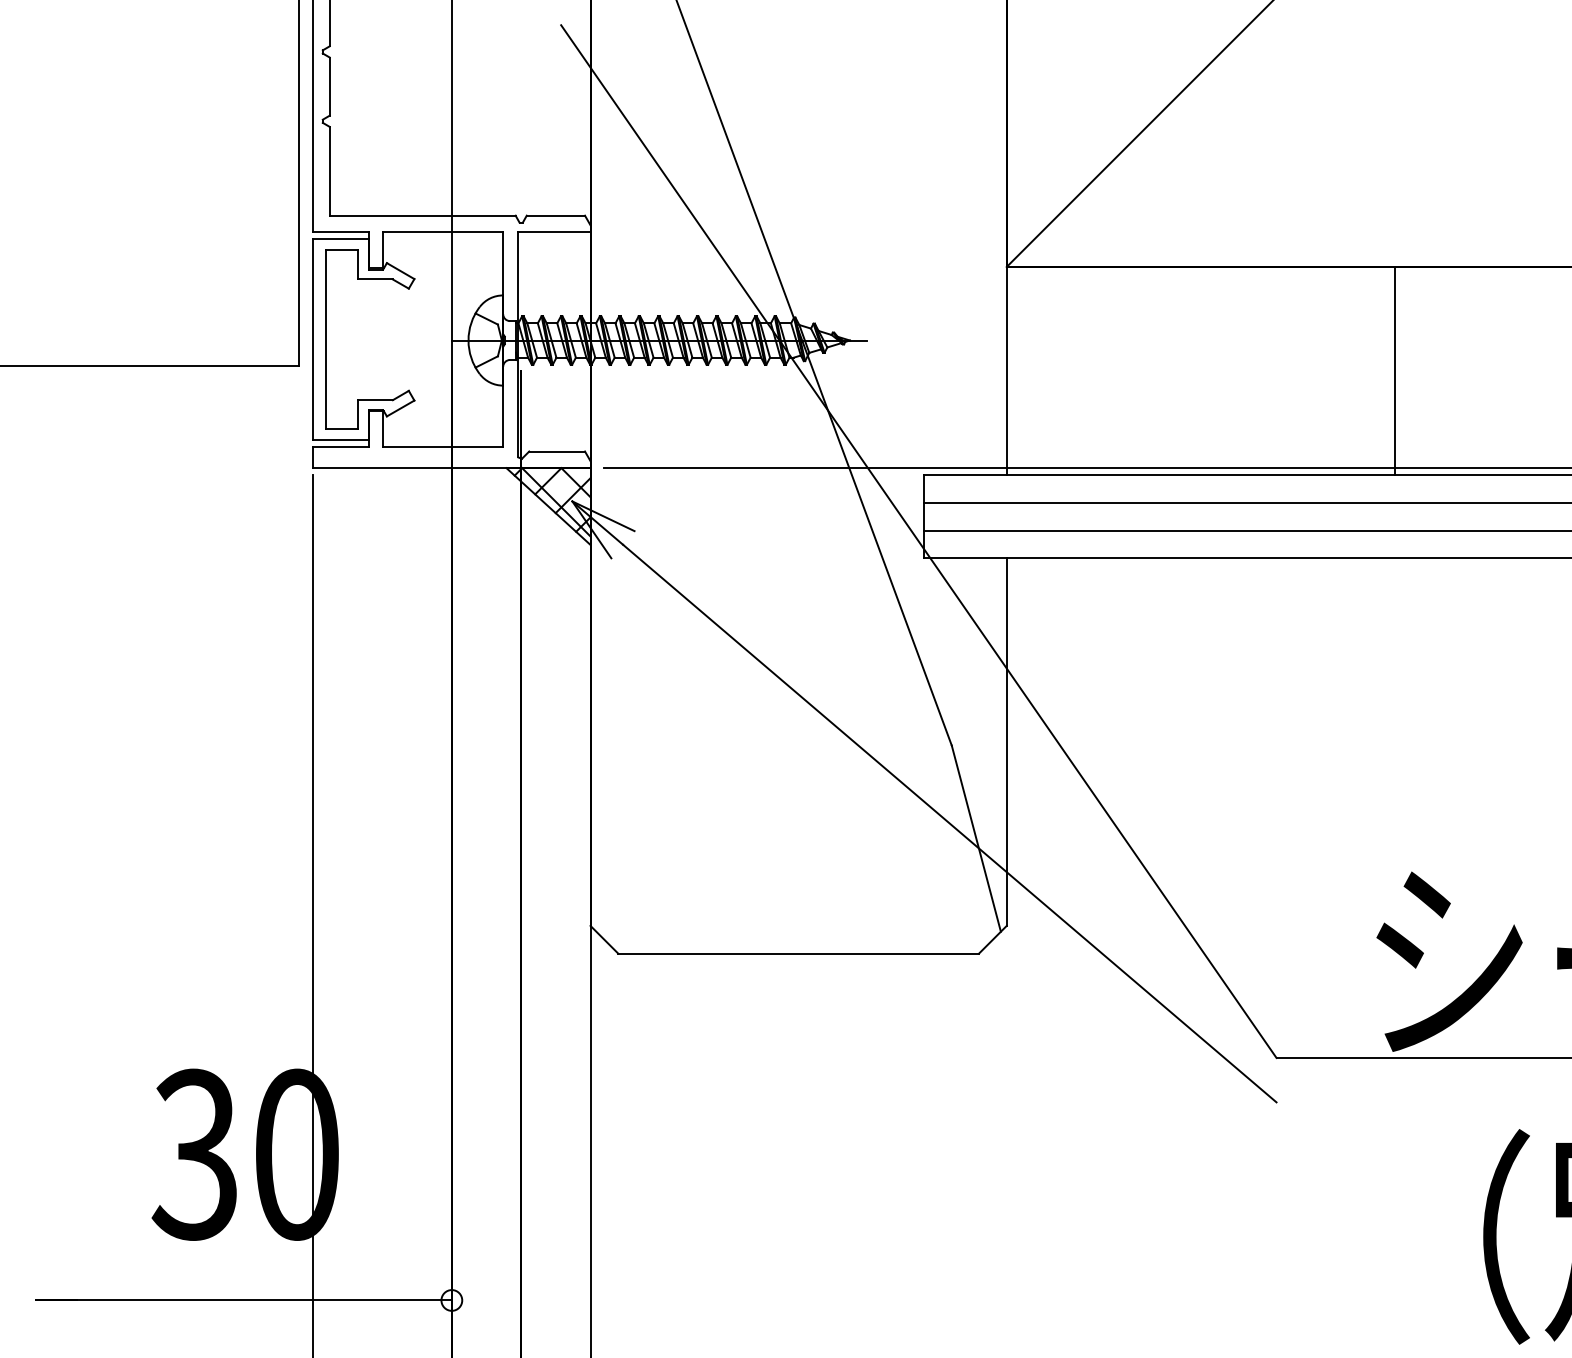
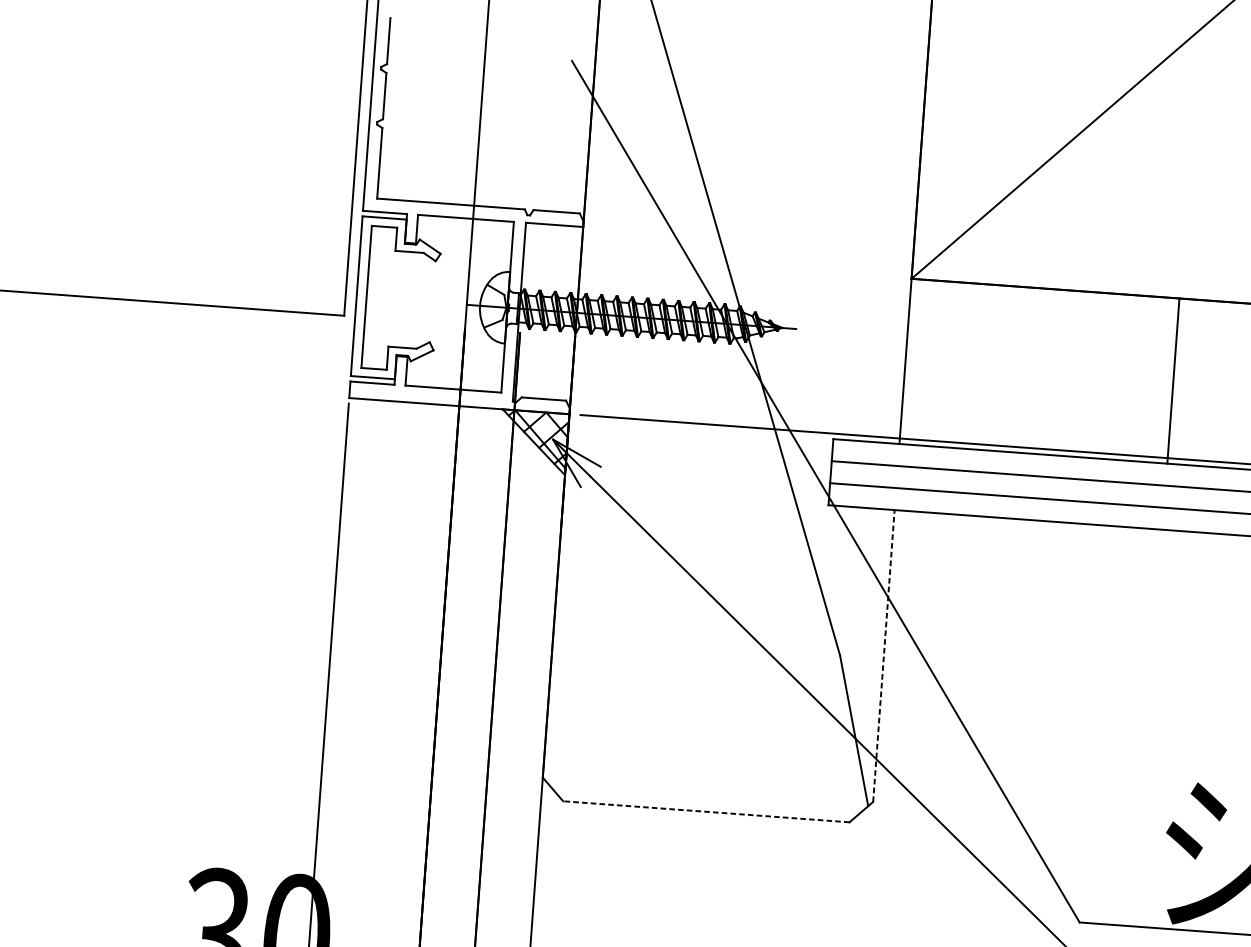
line: (1395, 371) -> (1173, 381), moved
line: (1006, 742) -> (883, 656), solid -> dashed
line: (798, 953) -> (706, 811), solid -> dashed

